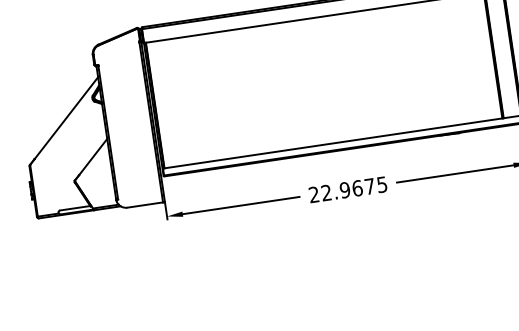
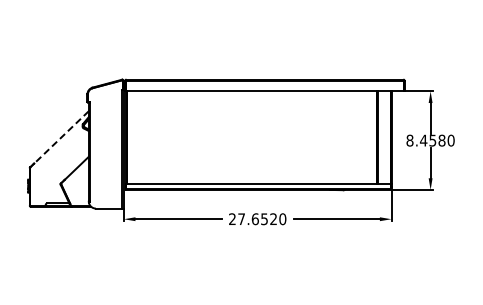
line: (64, 121) -> (59, 139), solid -> dashed
text: (354, 189) -> (262, 219), 22.9675 -> 27.6520

